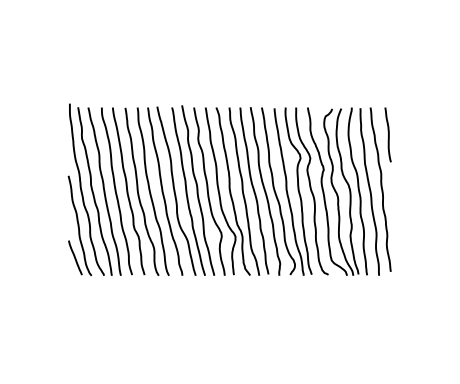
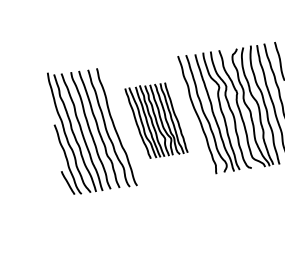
part: (208, 190) -> (156, 120), size x0.6

